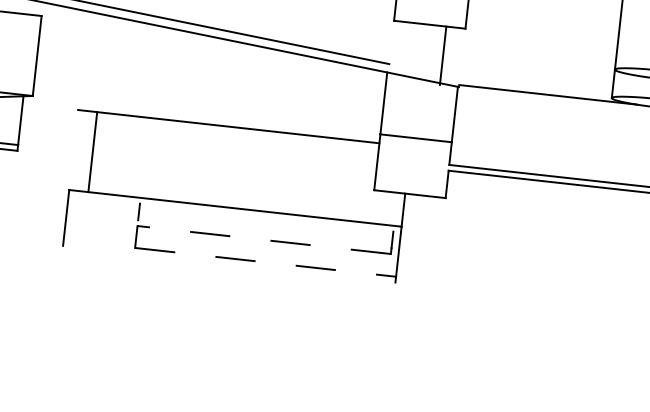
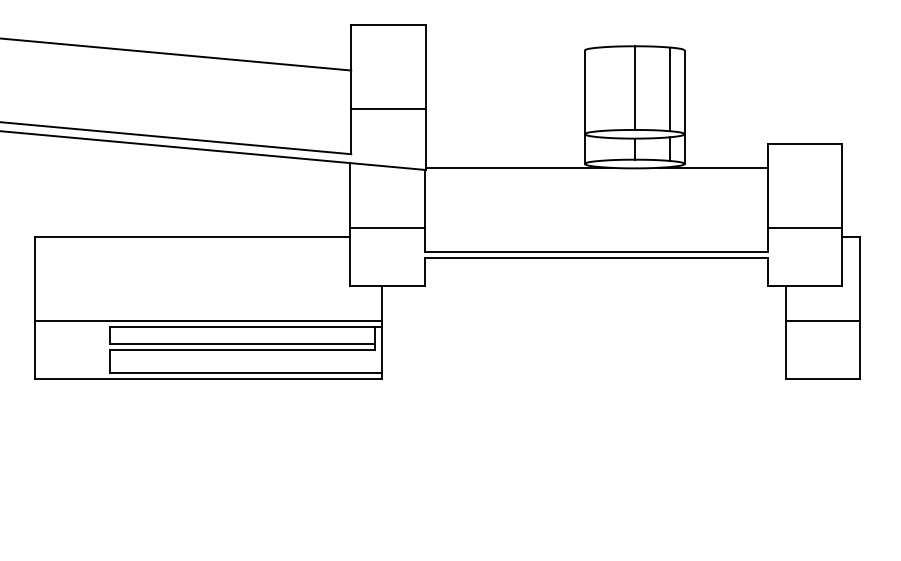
line: (391, 42) -> (351, 131), added
line: (442, 55) -> (425, 139), moved
line: (92, 151) -> (34, 278), moved
line: (270, 217) -> (245, 326), added
line: (264, 234) -> (241, 344), added
line: (263, 240) -> (241, 350), dashed -> solid
line: (266, 262) -> (246, 373), dashed -> solid
line: (229, 264) -> (208, 379), added

